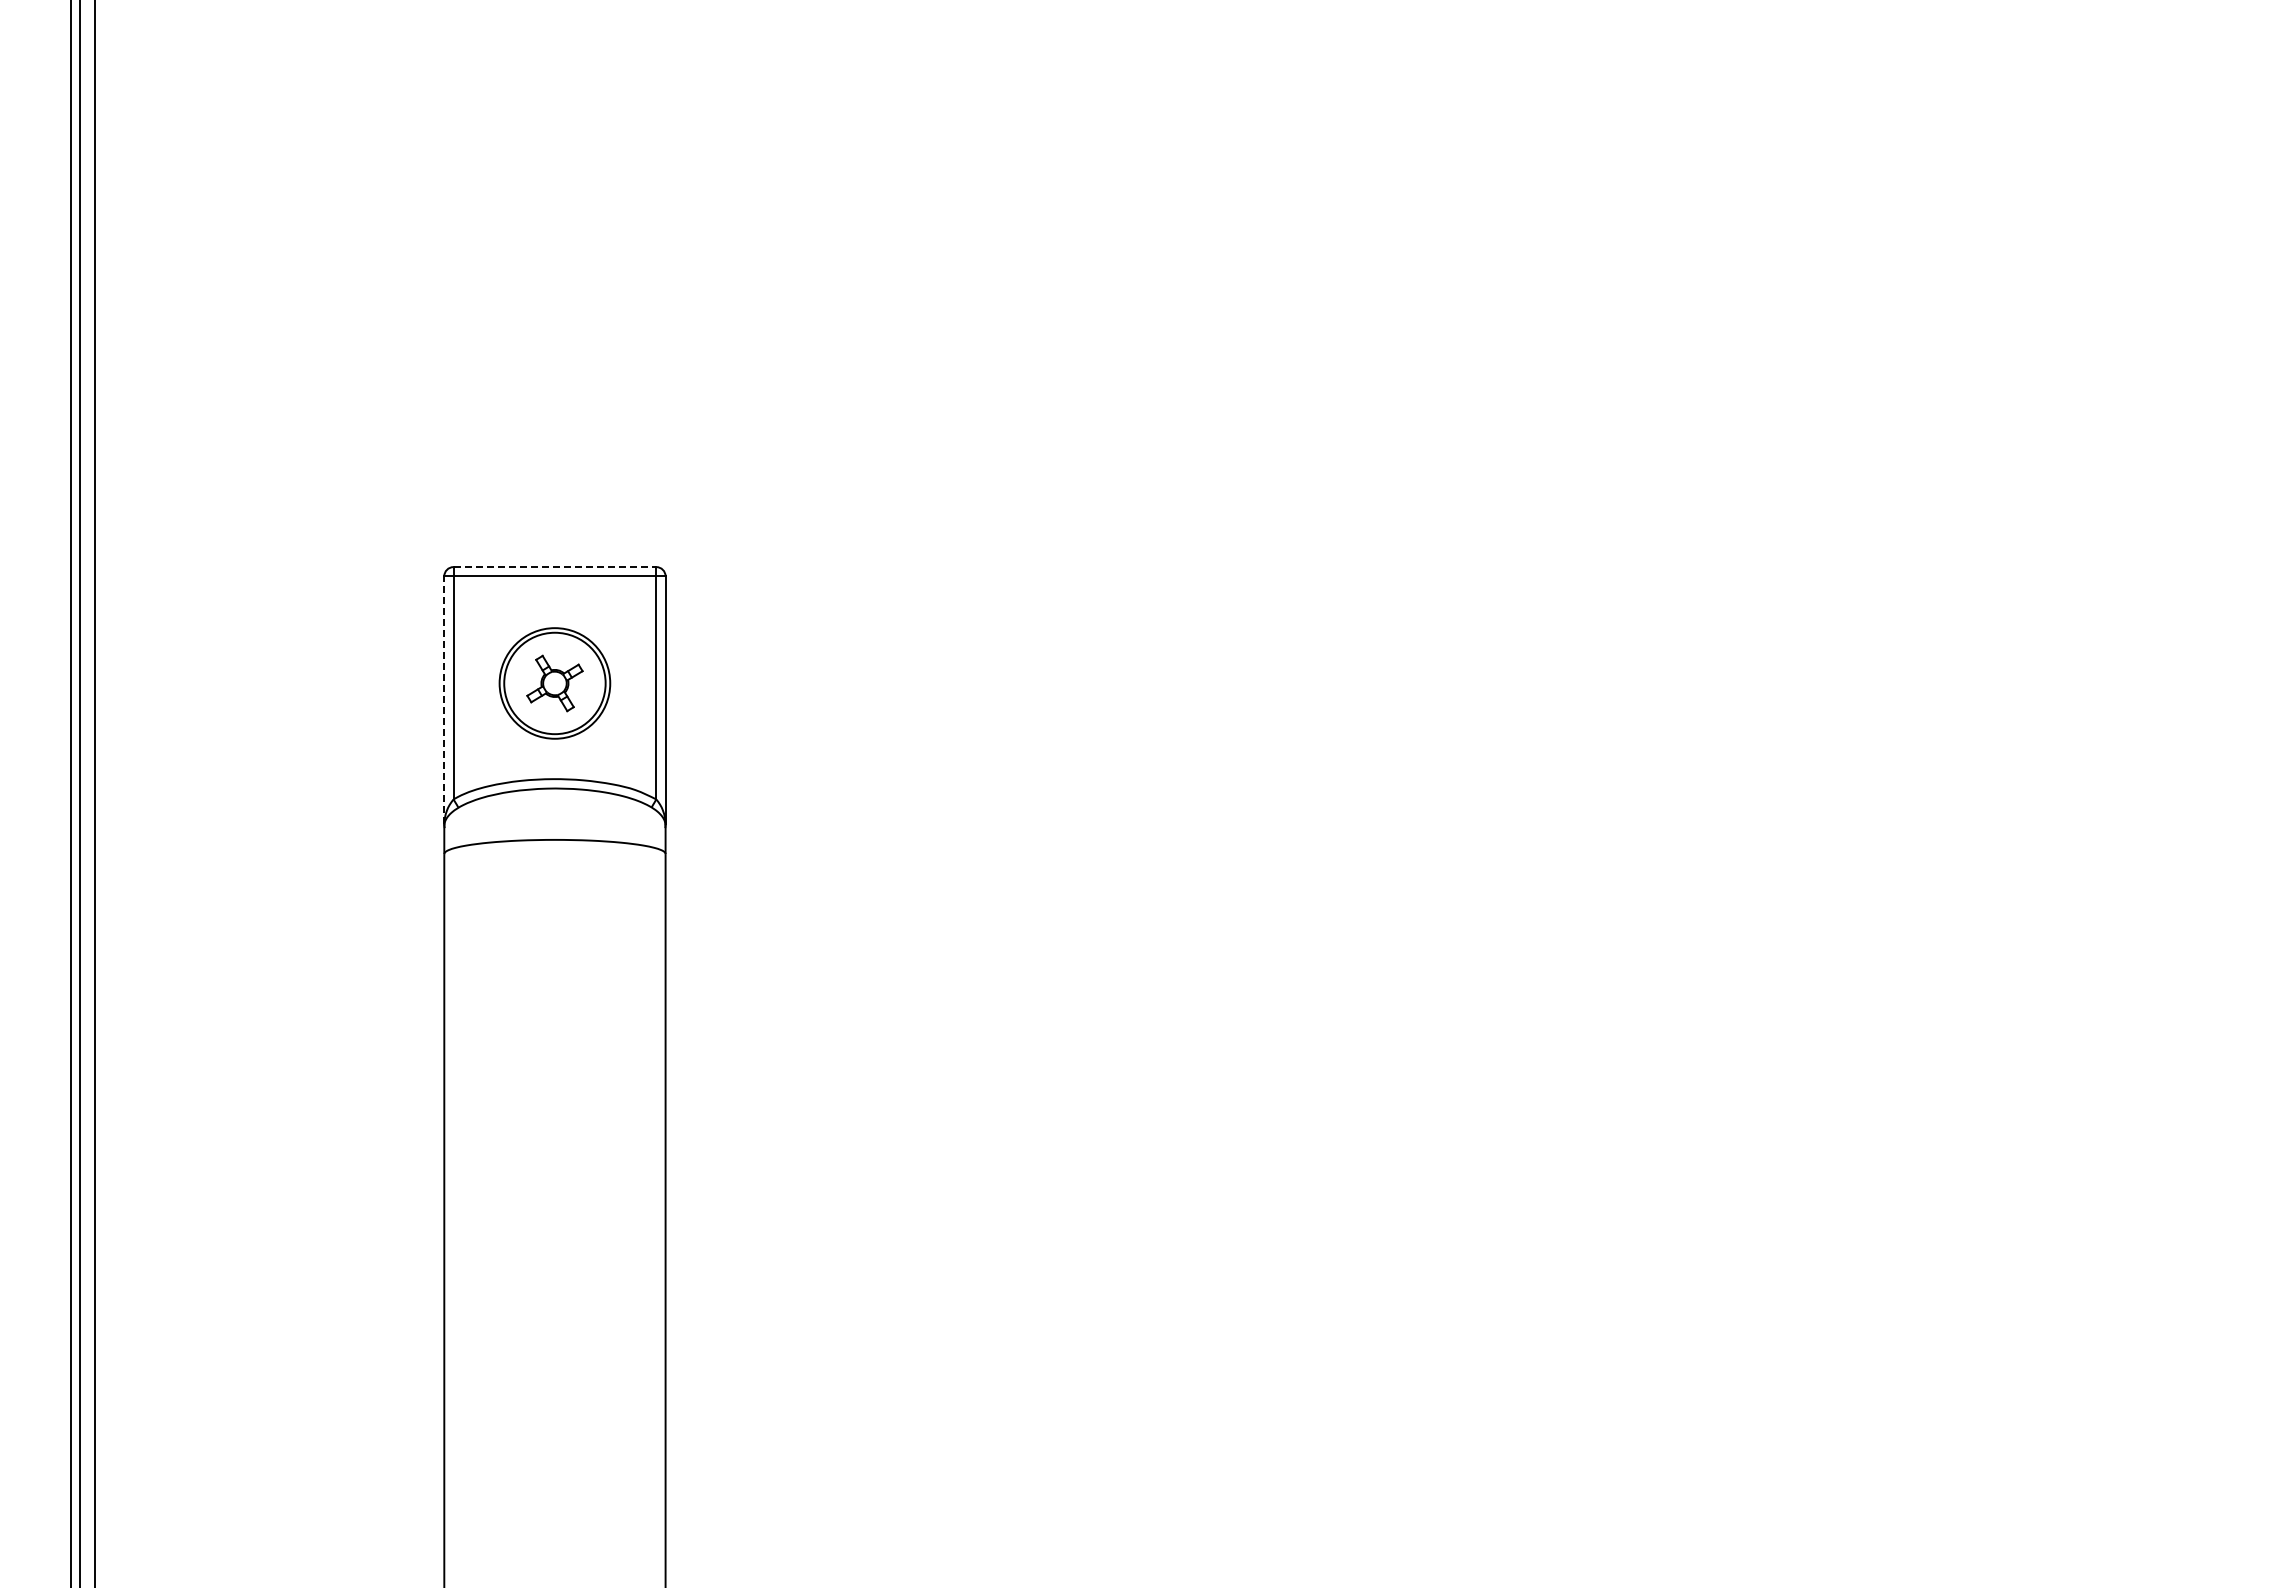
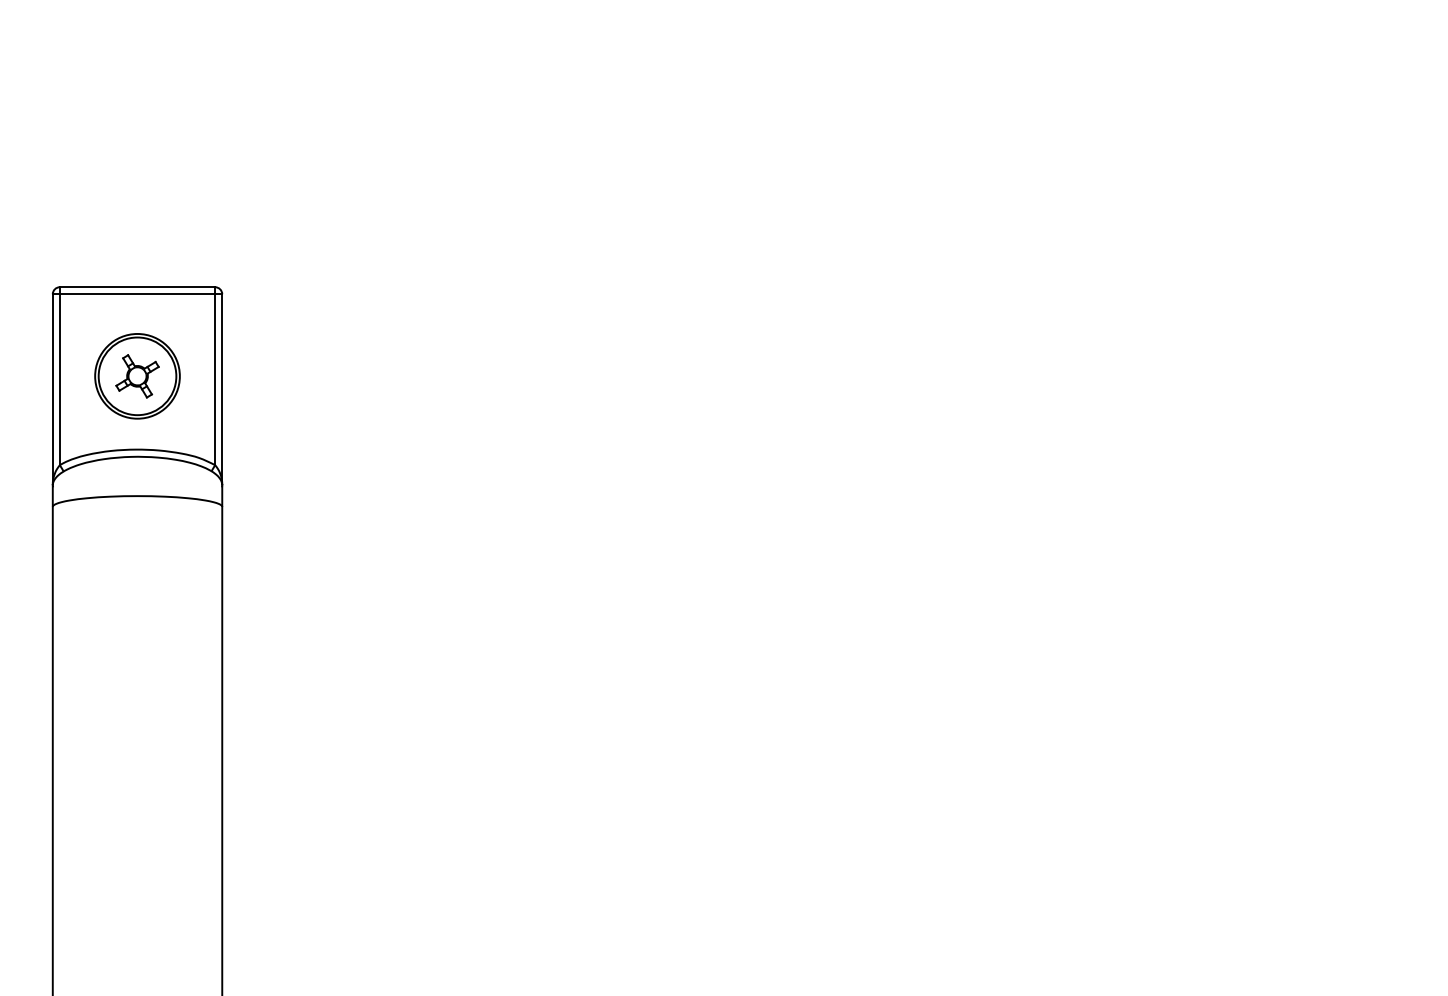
line: (555, 567) -> (137, 287), dashed -> solid
line: (444, 699) -> (52, 388), dashed -> solid

